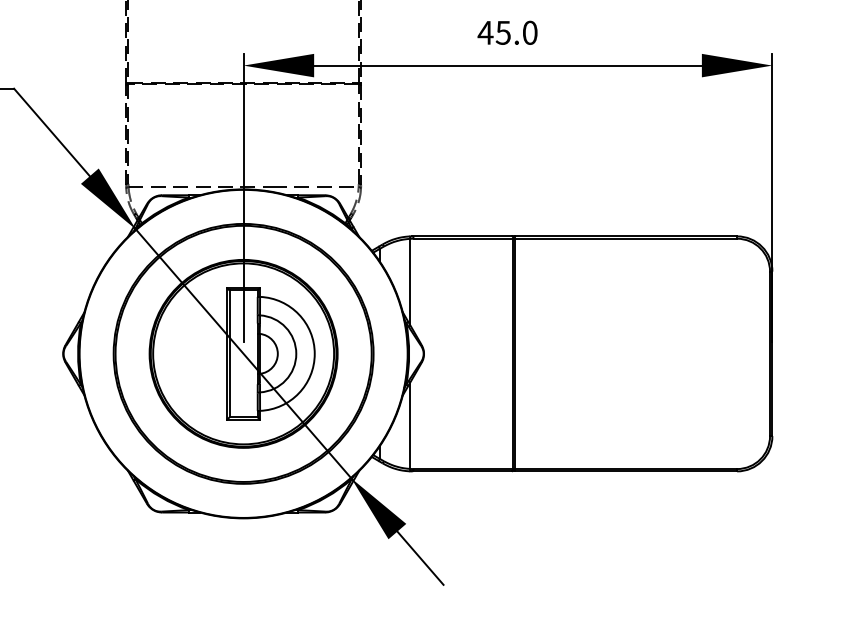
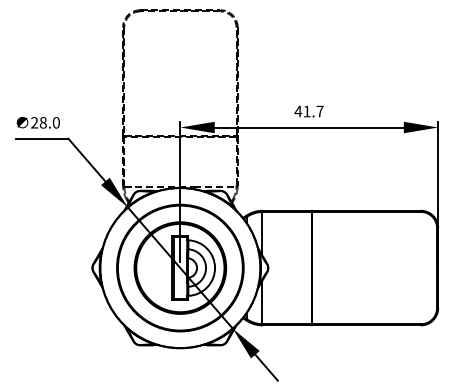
text: (516, 32) -> (313, 111), 45.0 -> 41.7

